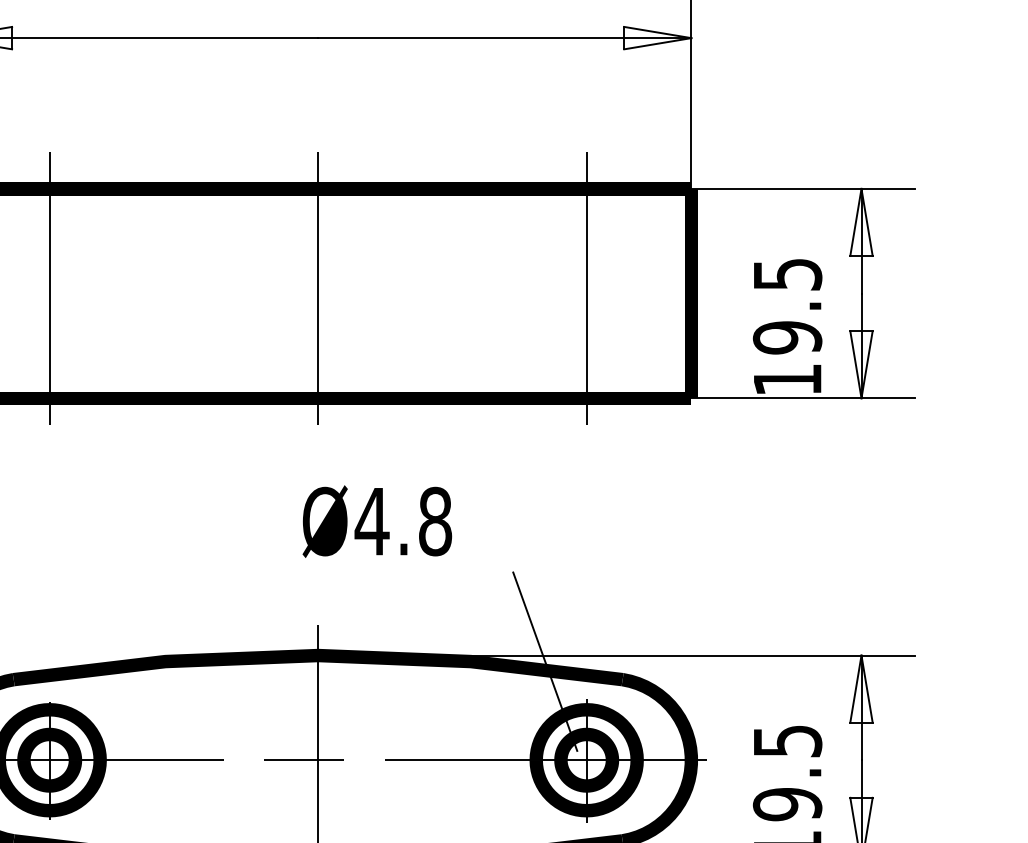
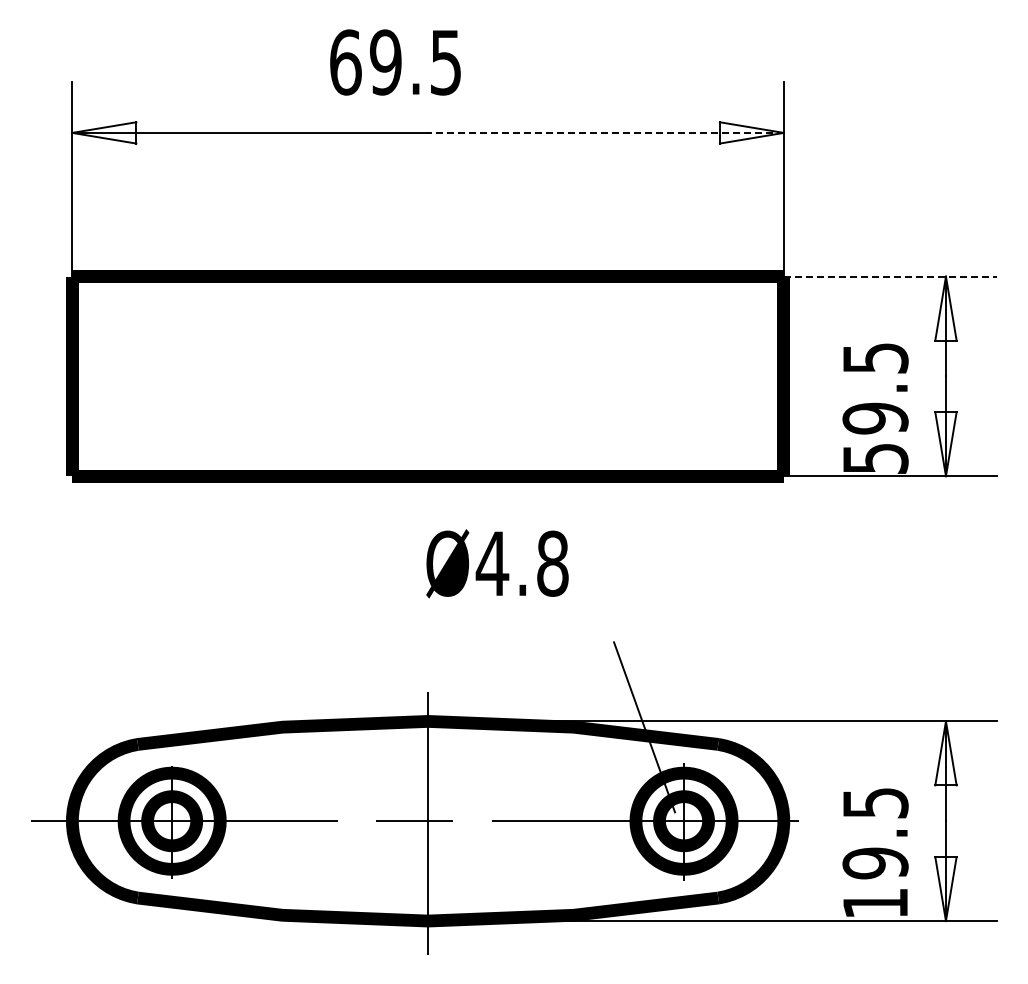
line: (504, 37) -> (605, 132), solid -> dashed
line: (803, 188) -> (890, 276), solid -> dashed
line: (50, 288) -> (172, 371), removed
line: (318, 288) -> (428, 371), removed
line: (587, 288) -> (684, 371), removed
text: (787, 379) -> (875, 458), 19.5 -> 59.5
text: (377, 521) -> (497, 563), moved

